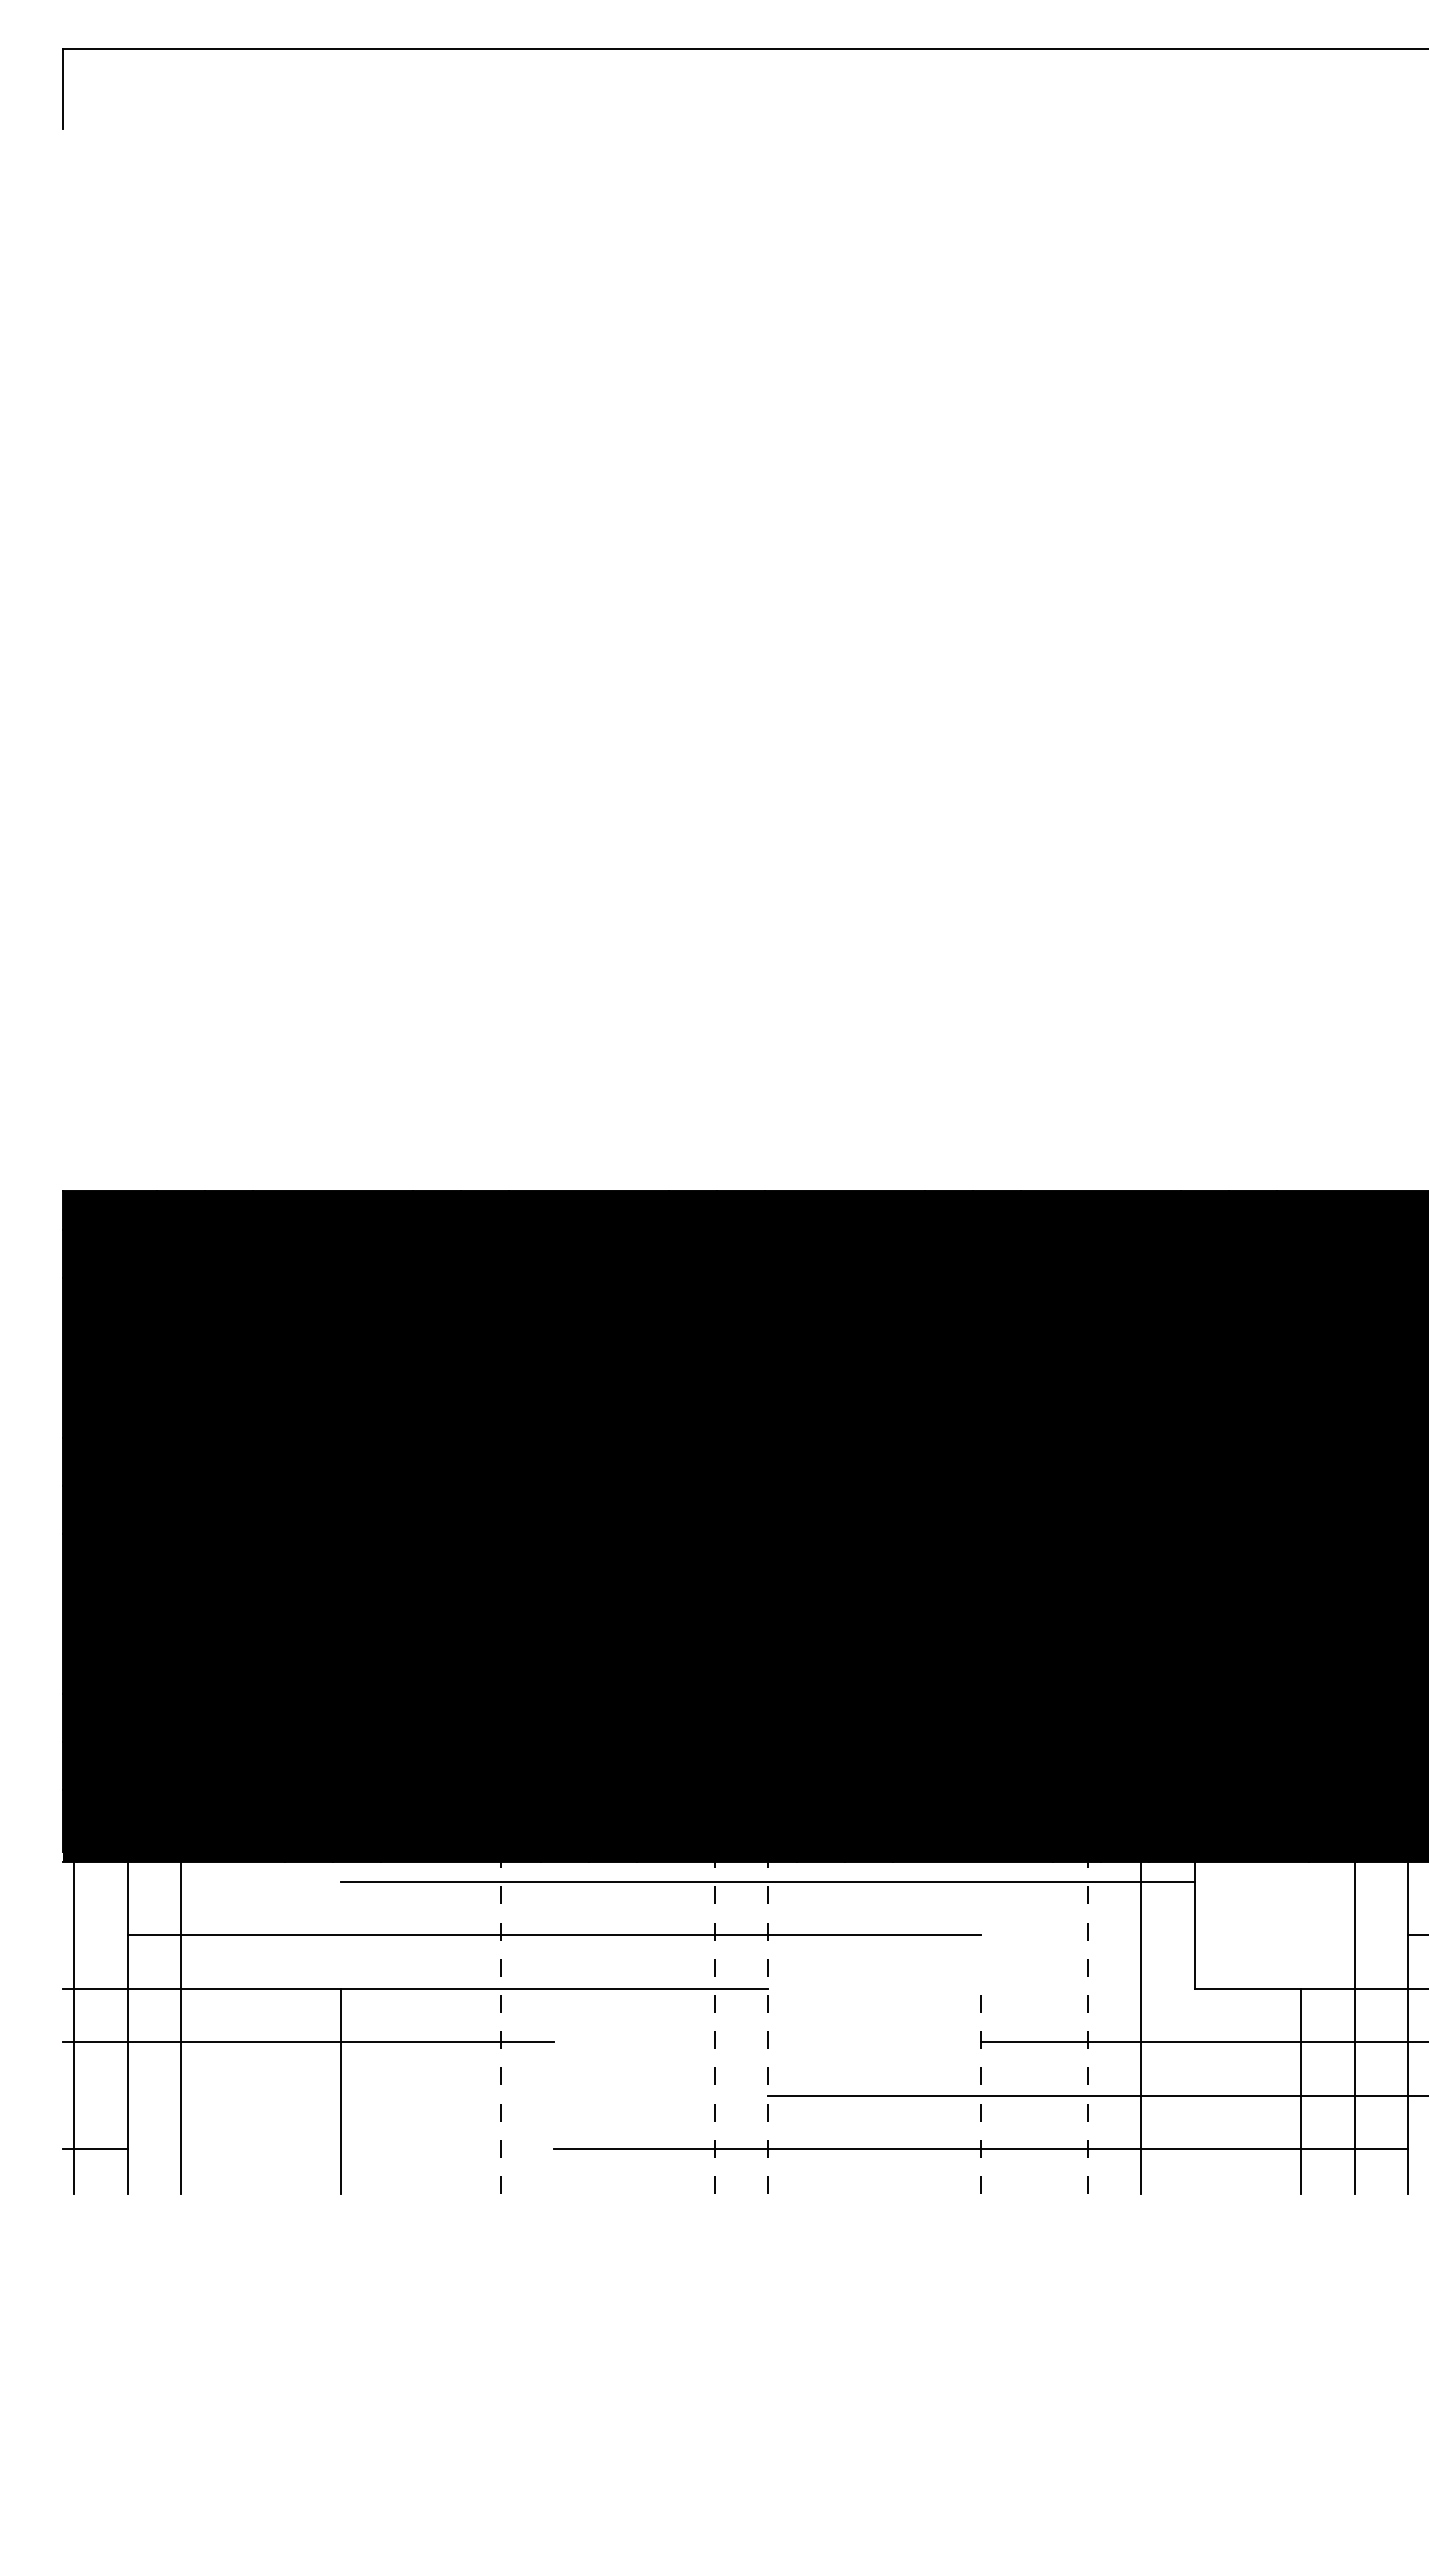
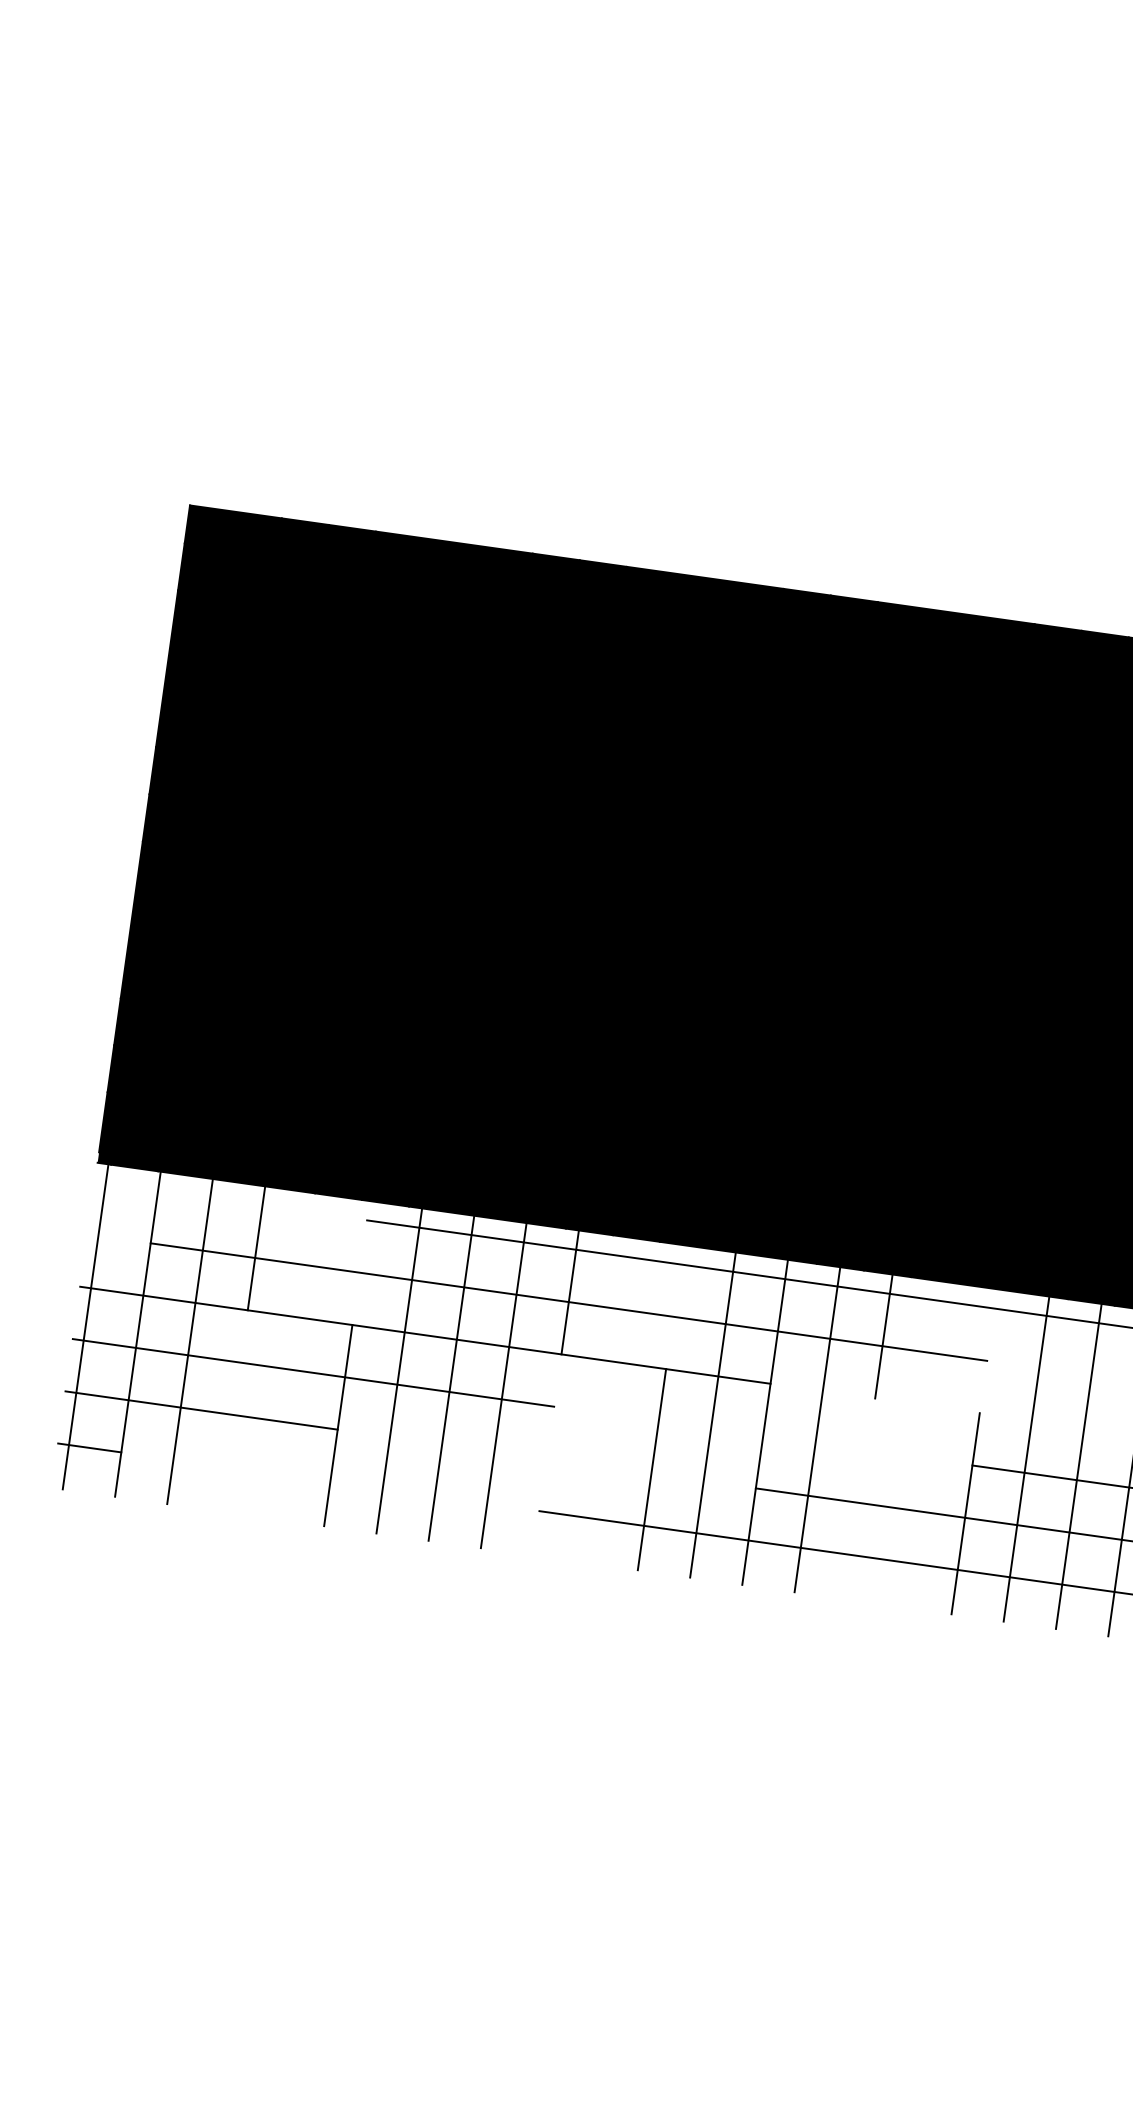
line: (234, 1925) -> (256, 1248), added
line: (554, 1925) -> (570, 1292), added
line: (874, 1925) -> (883, 1336), added
line: (394, 2028) -> (399, 1371), added
line: (447, 2028) -> (451, 1378), added
line: (500, 2028) -> (503, 1385), dashed -> solid
line: (714, 2028) -> (712, 1415), dashed -> solid
line: (767, 2028) -> (764, 1422), dashed -> solid
line: (821, 2028) -> (817, 1430), added
line: (1034, 2028) -> (1026, 1459), added
line: (1087, 2028) -> (1078, 1466), dashed -> solid
line: (661, 2091) -> (652, 1469), added
line: (981, 2091) -> (965, 1513), dashed -> solid
line: (202, 2095) -> (202, 1410), added

